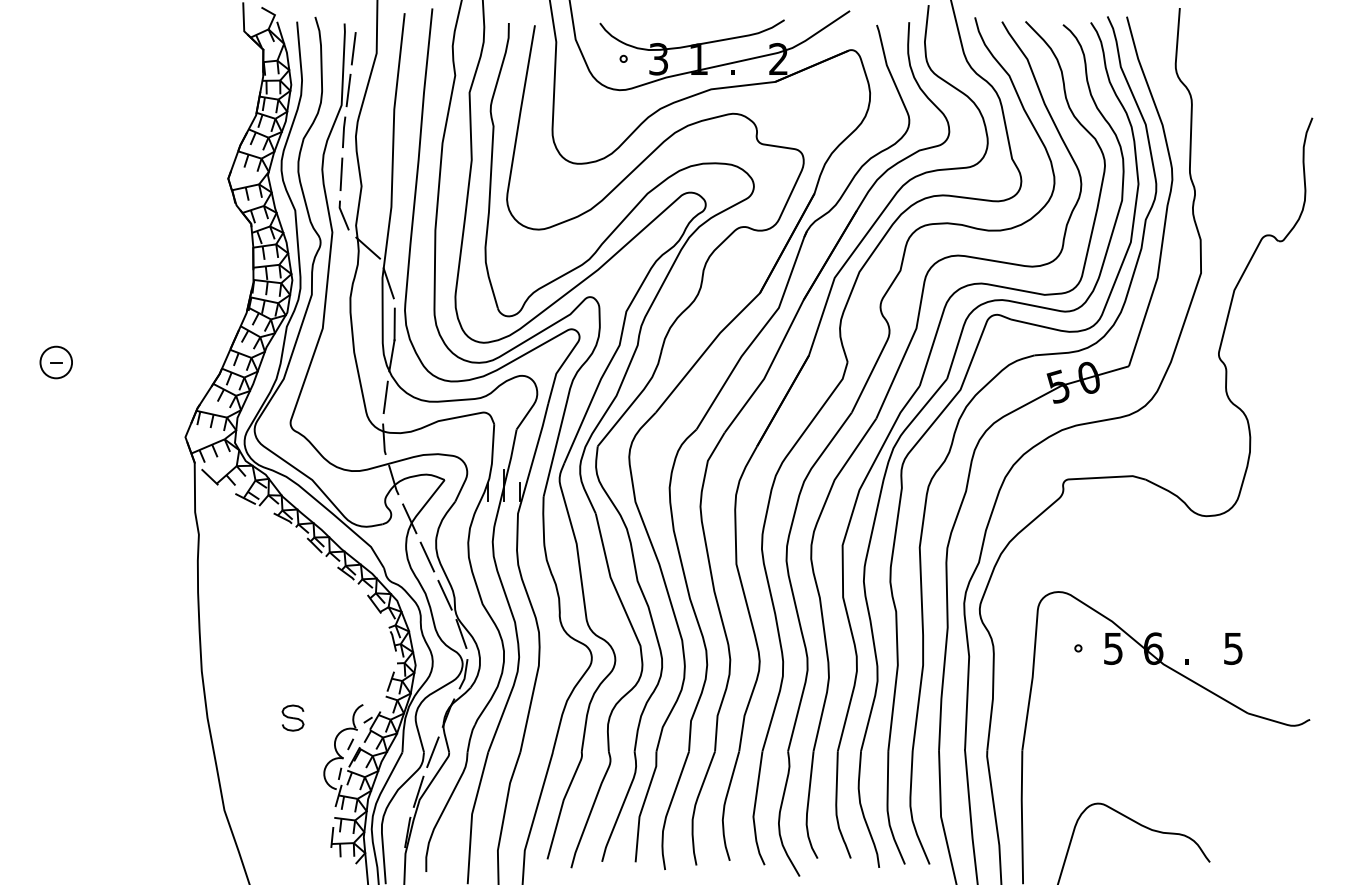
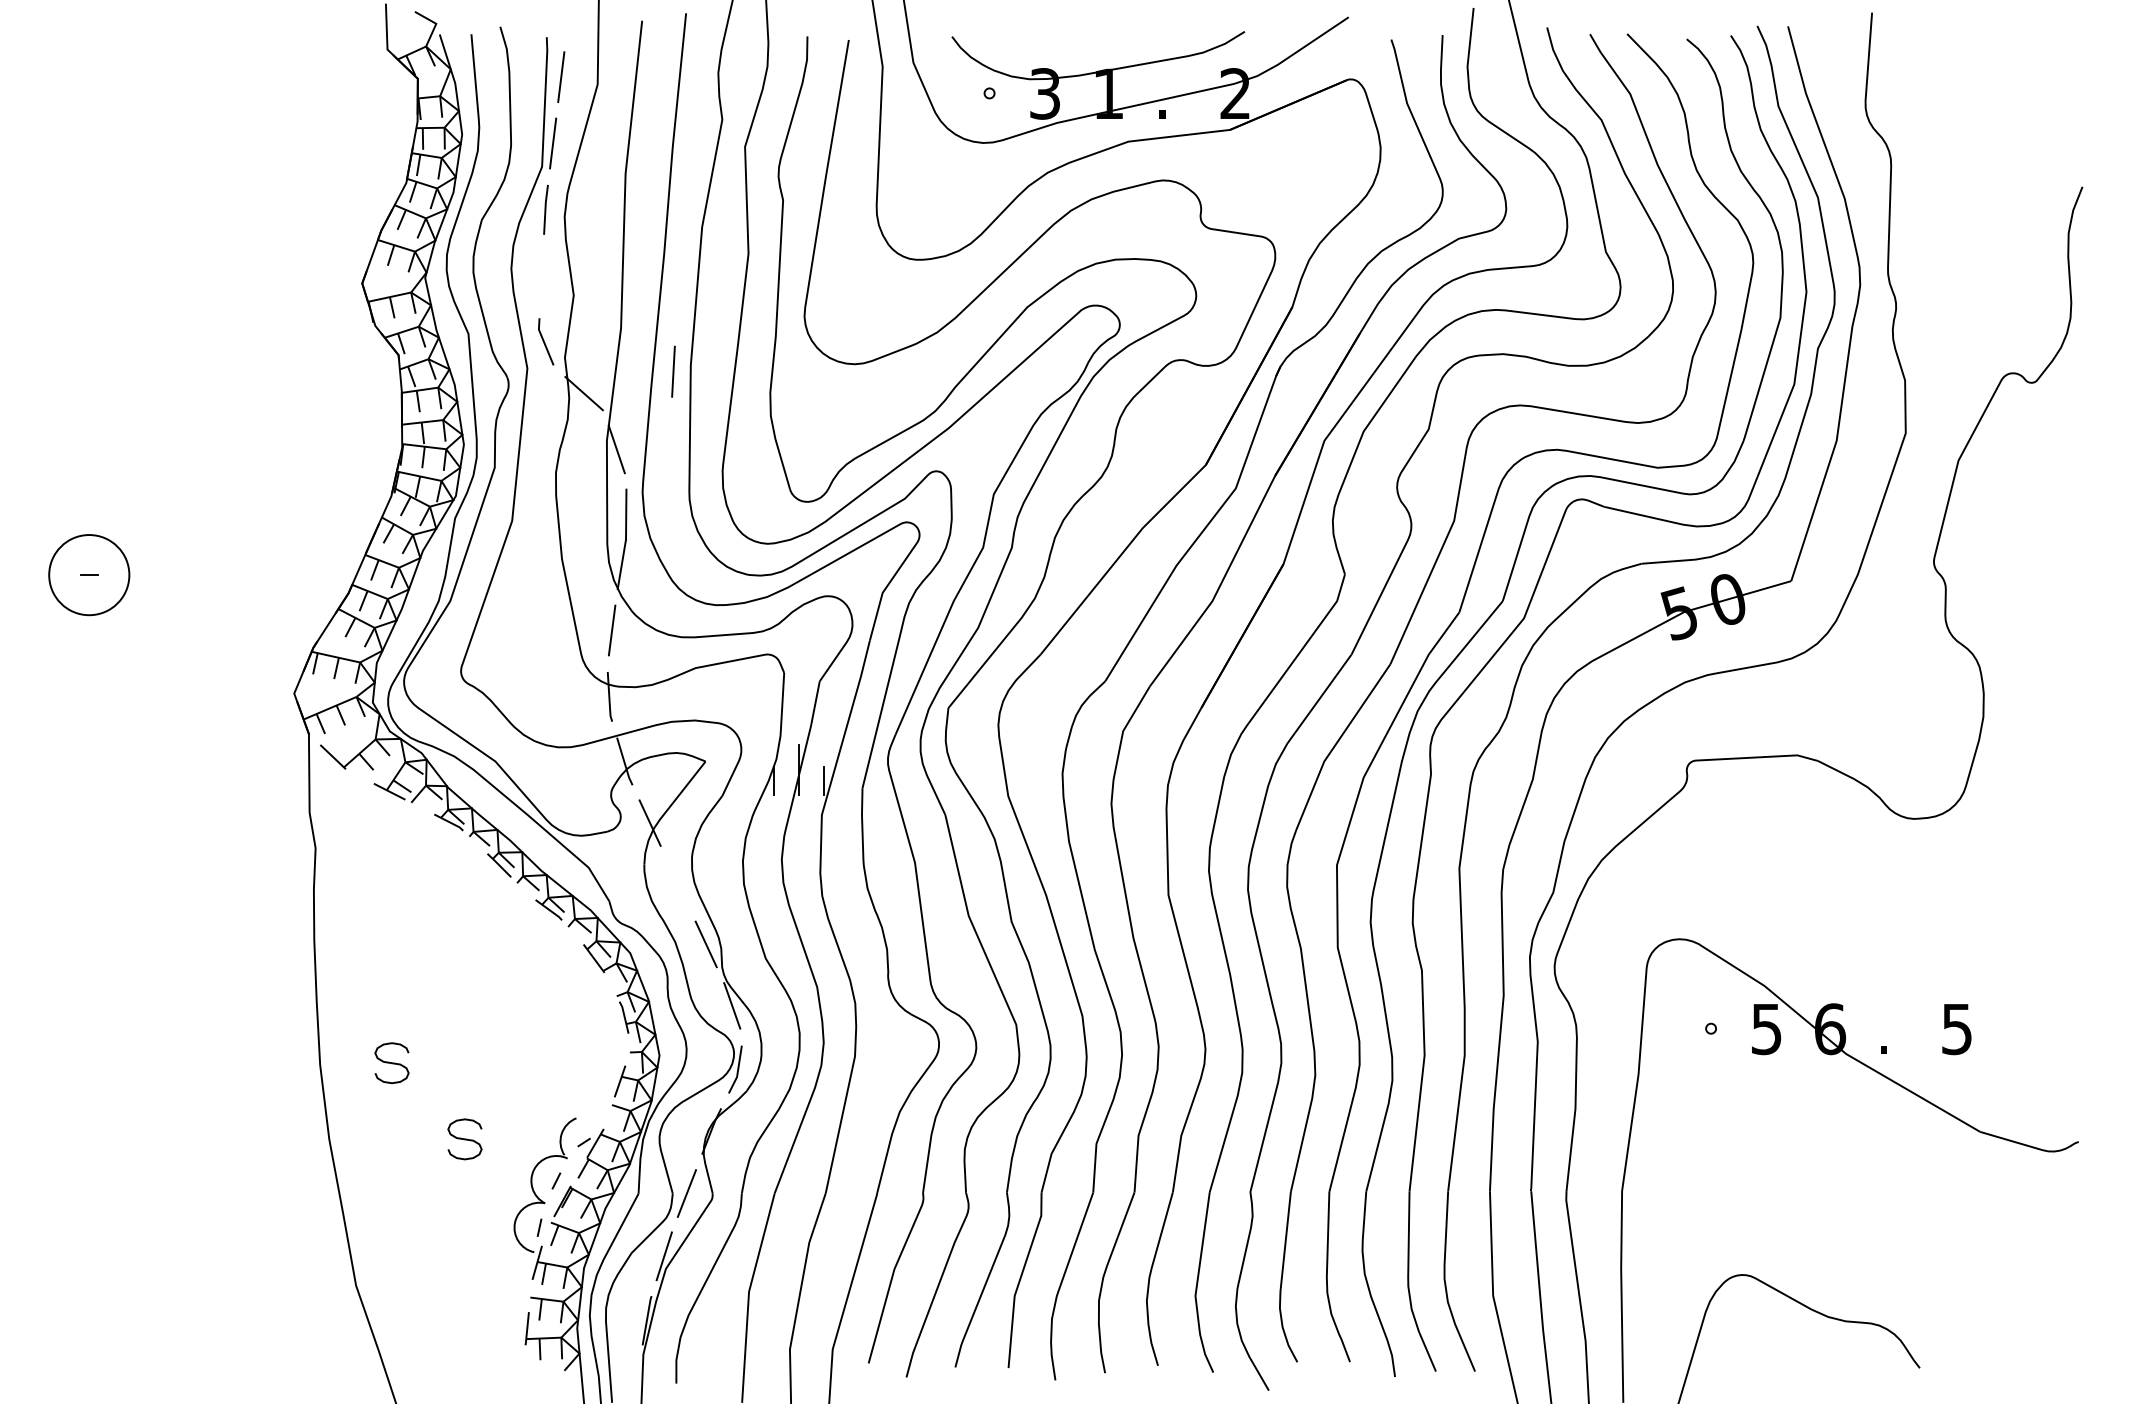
line: (341, 173) -> (673, 370), moved
circle: (56, 362) -> (89, 575), size x1.6
line: (427, 556) -> (678, 882), removed
part: (246, 669) -> (391, 1062), added

